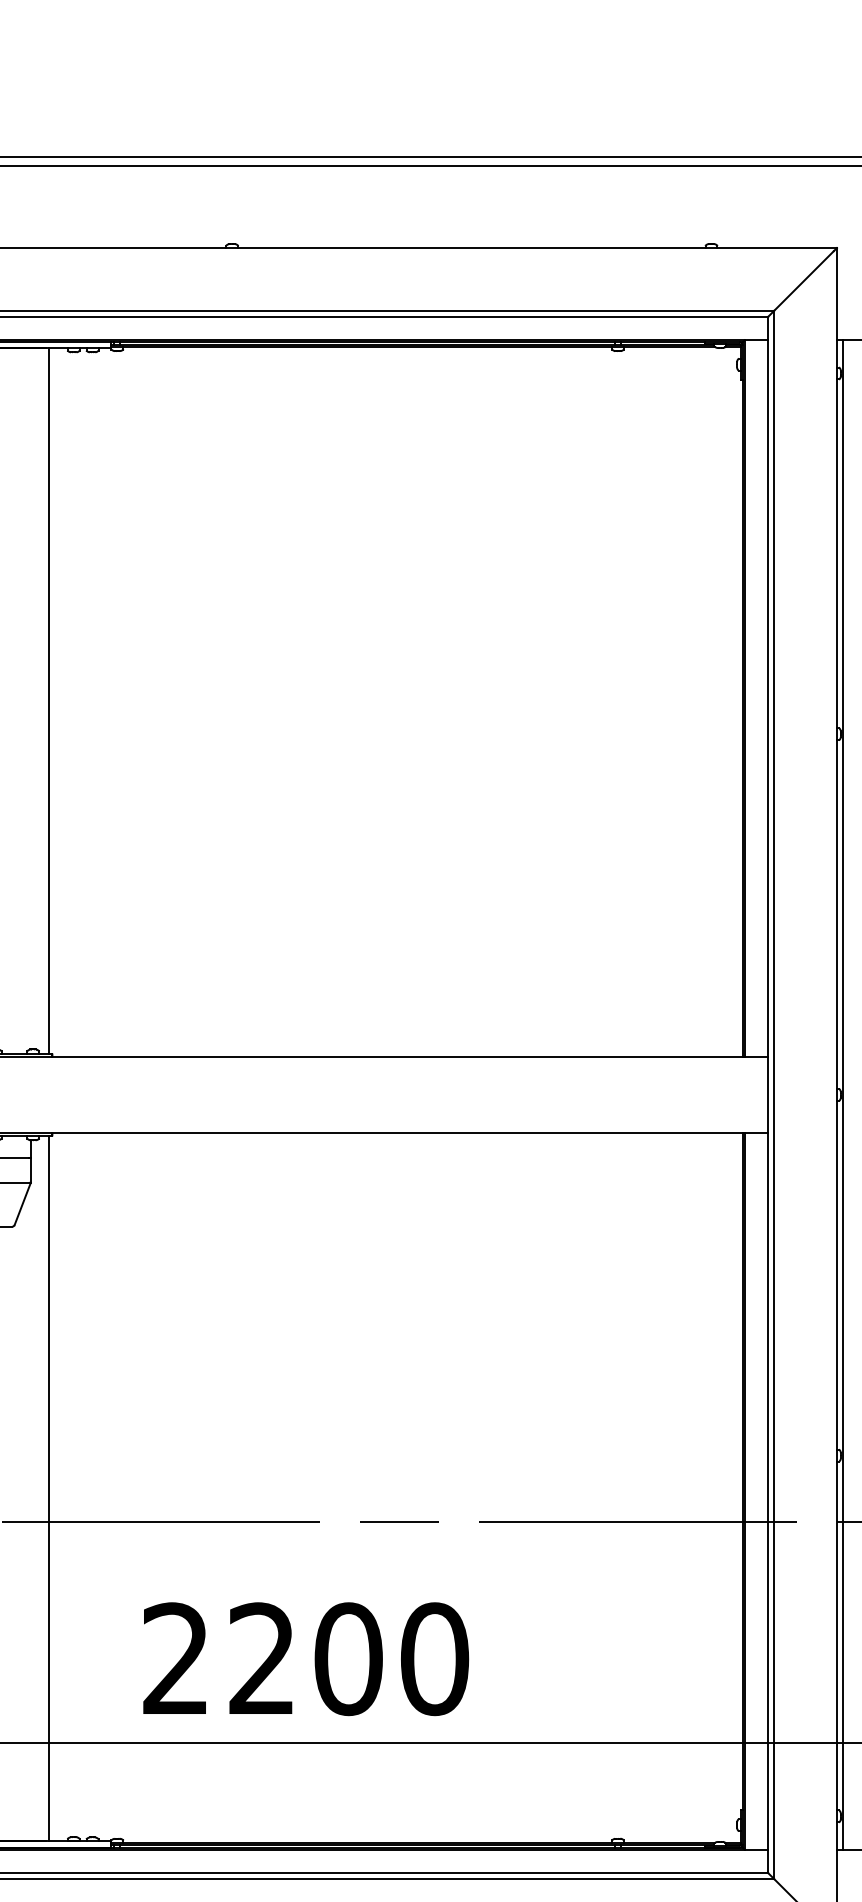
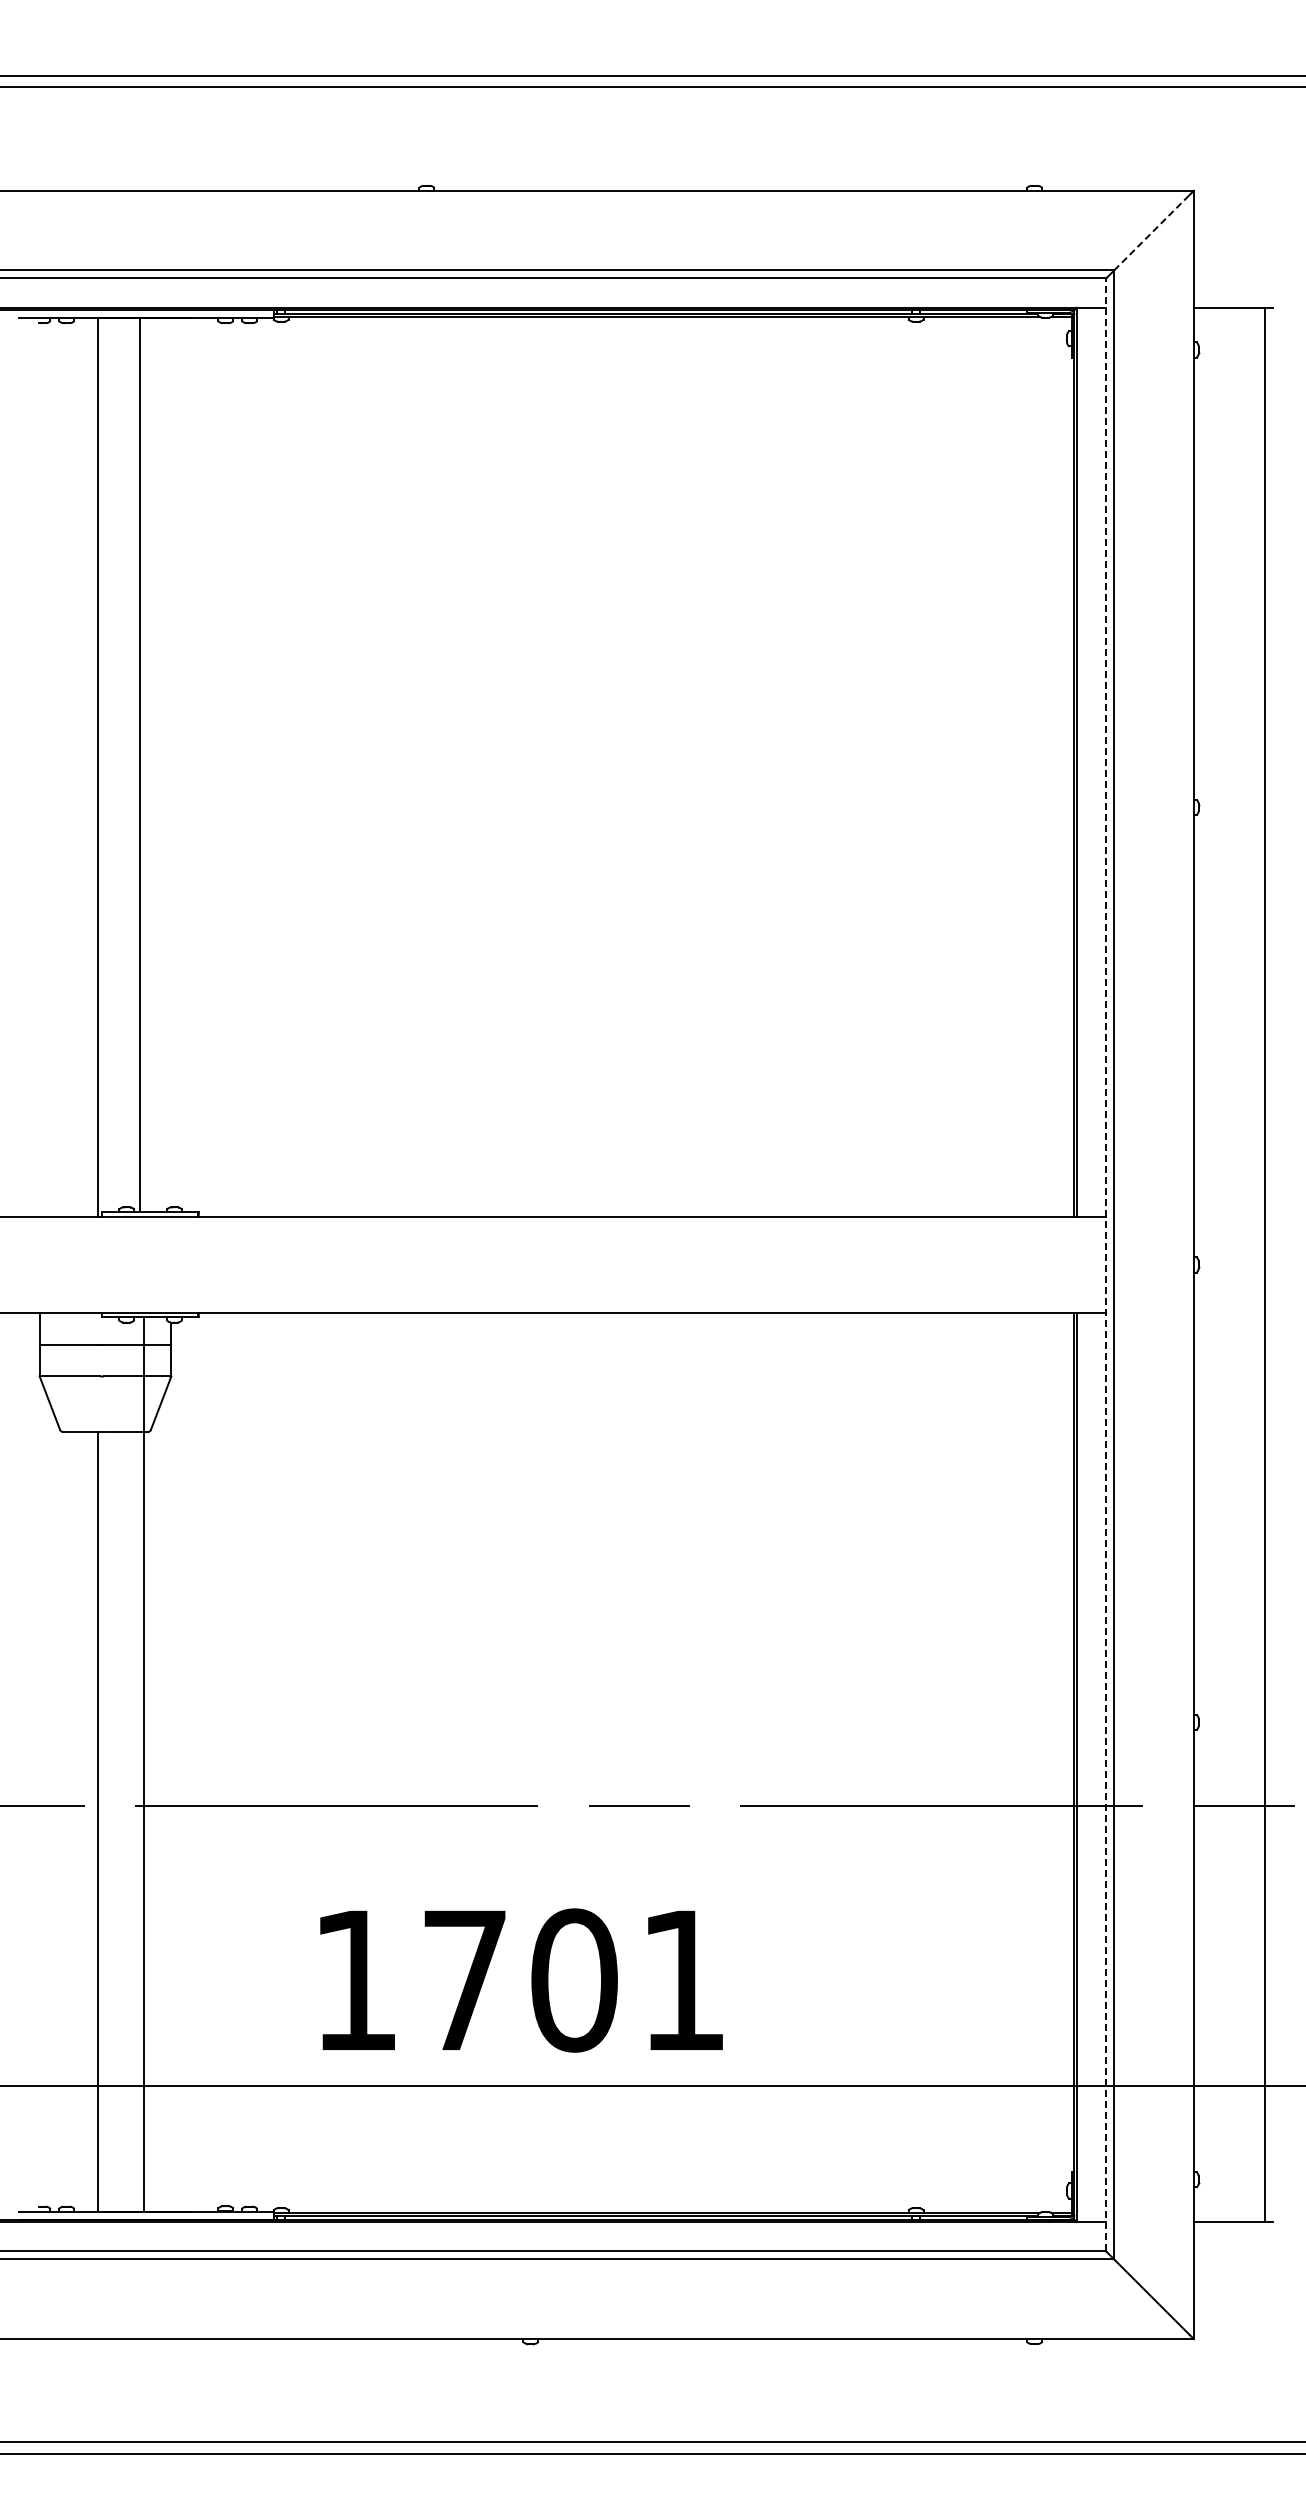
line: (804, 280) -> (1152, 232), solid -> dashed
line: (48, 701) -> (139, 765), moved
line: (768, 1094) -> (1106, 1264), solid -> dashed
line: (843, 1094) -> (1201, 1264), removed
line: (48, 1488) -> (143, 1764), moved
text: (306, 1659) -> (520, 1980), 2200 -> 1701

